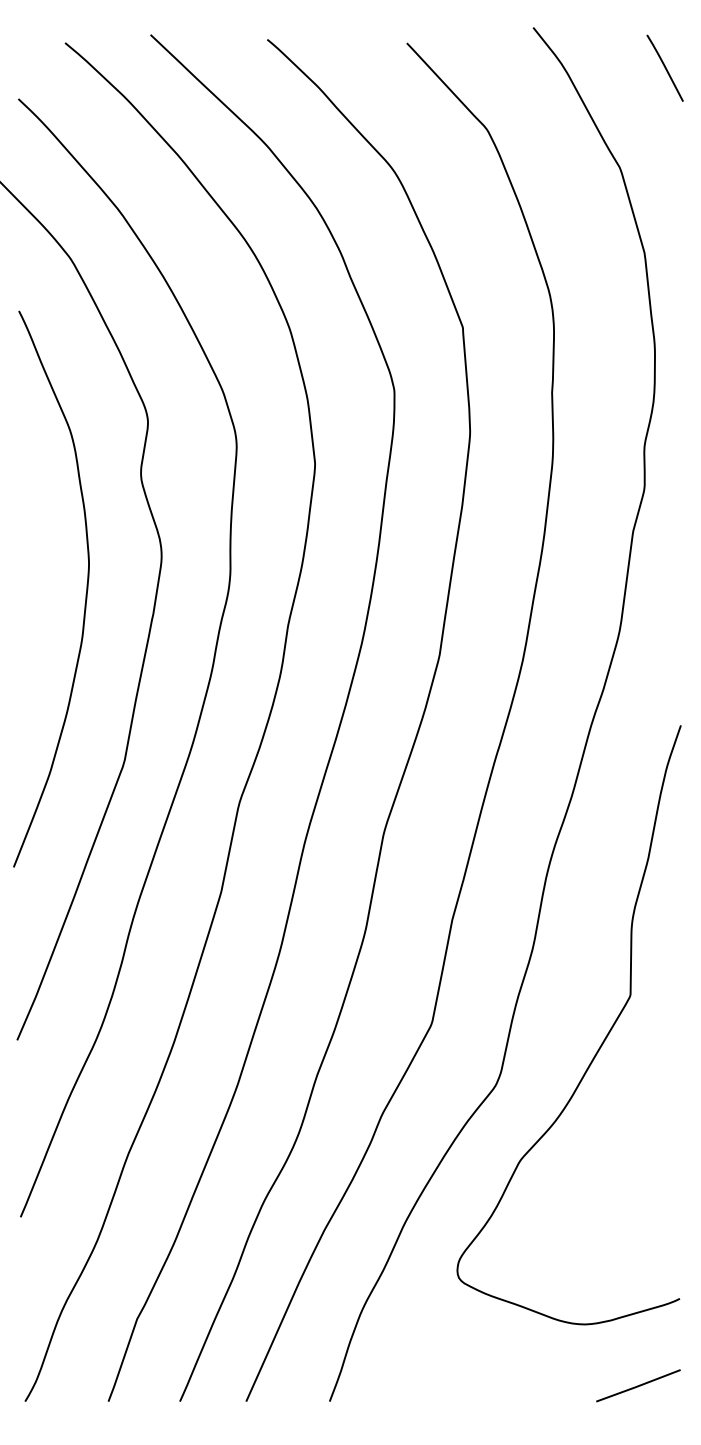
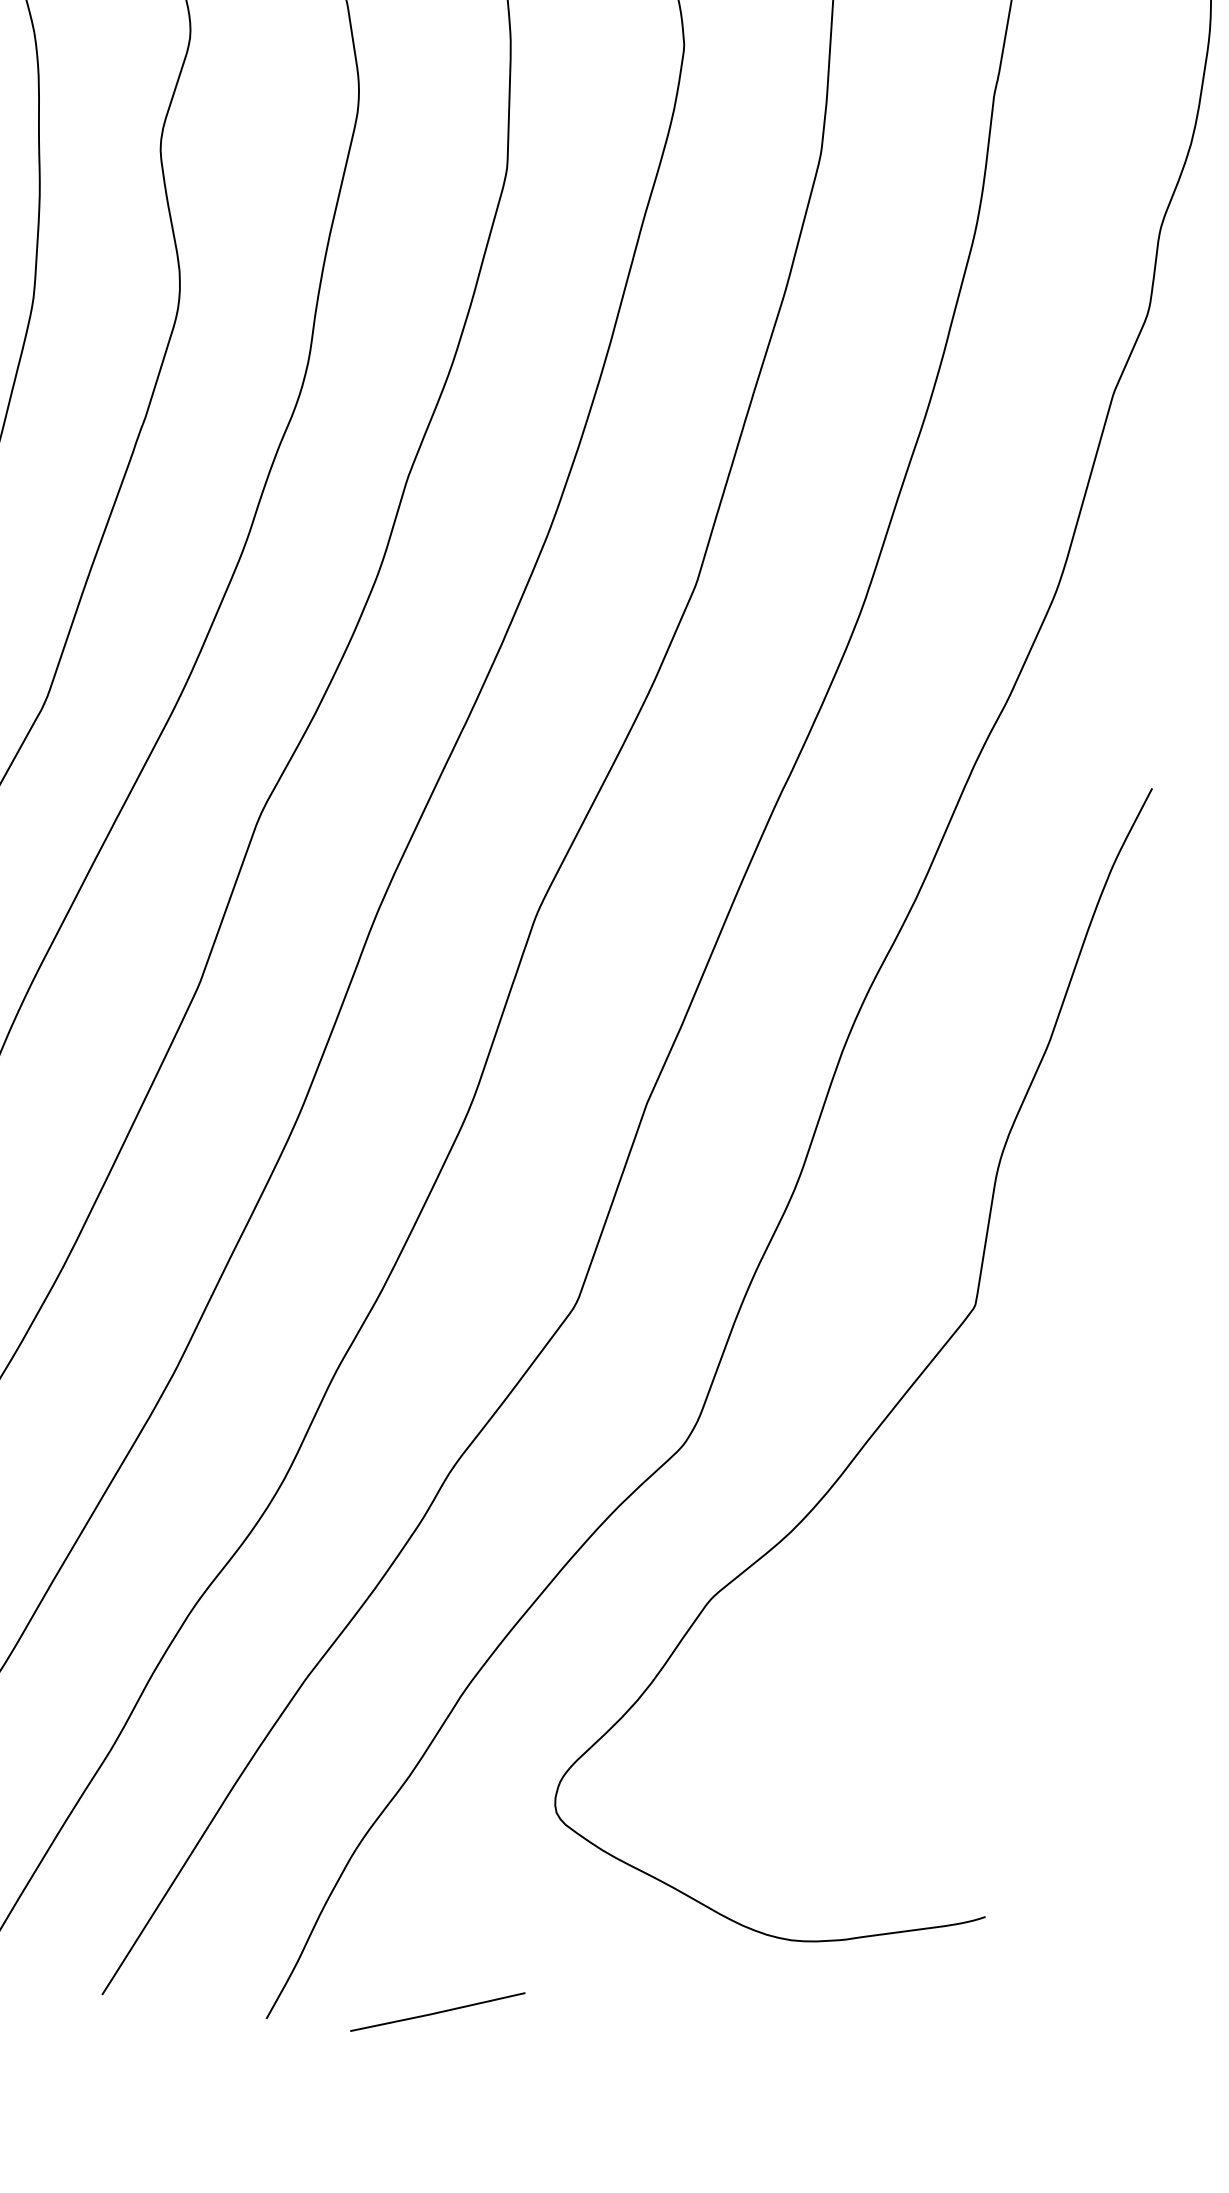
line: (638, 1385) -> (438, 2011), moved

